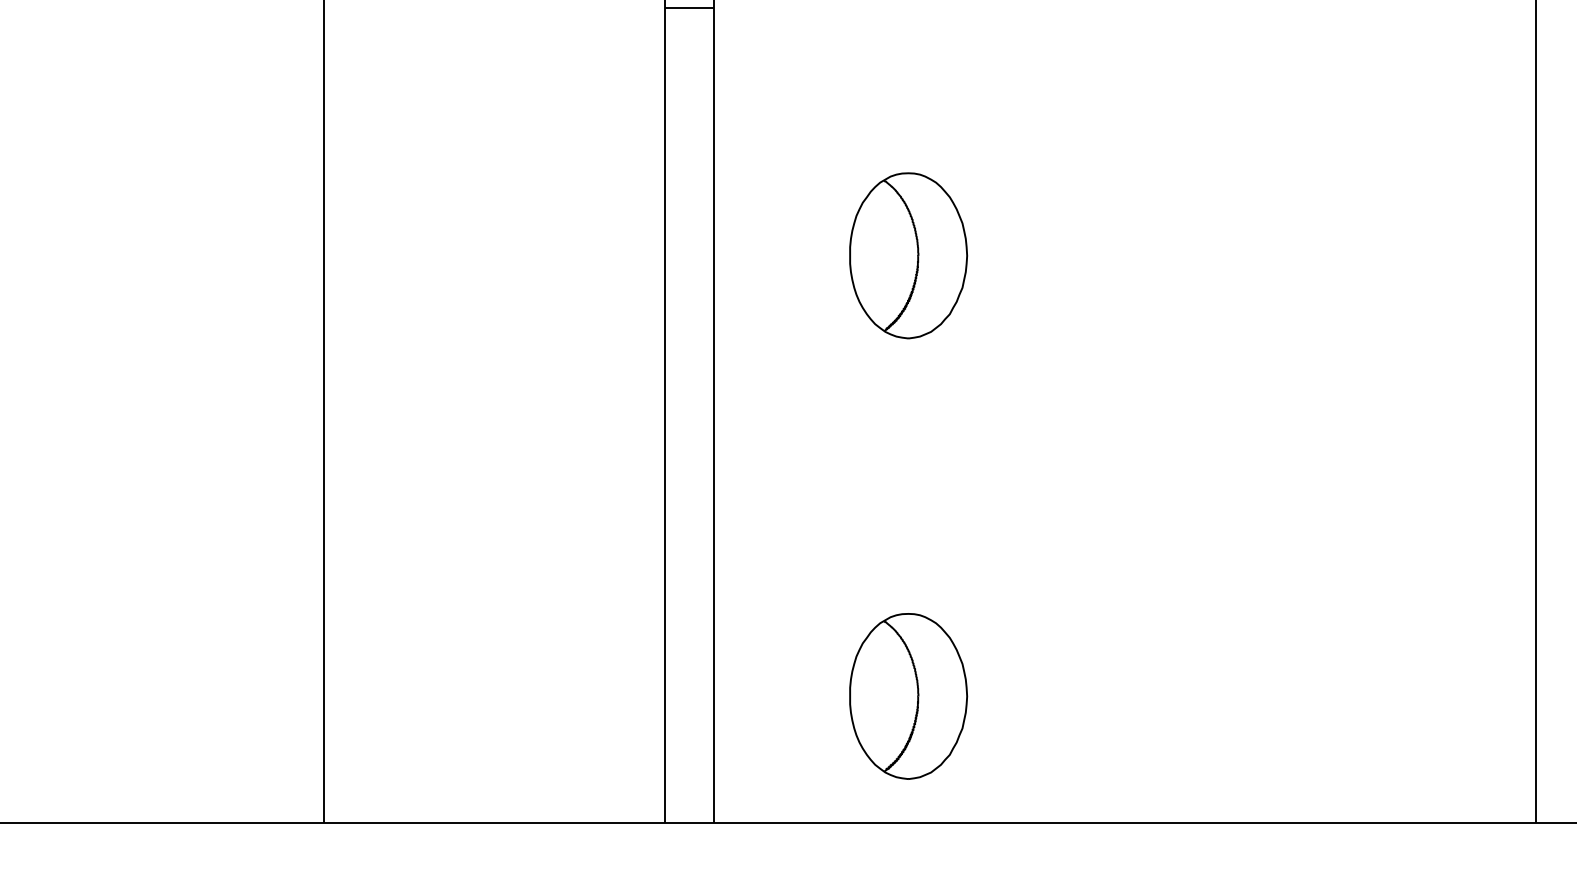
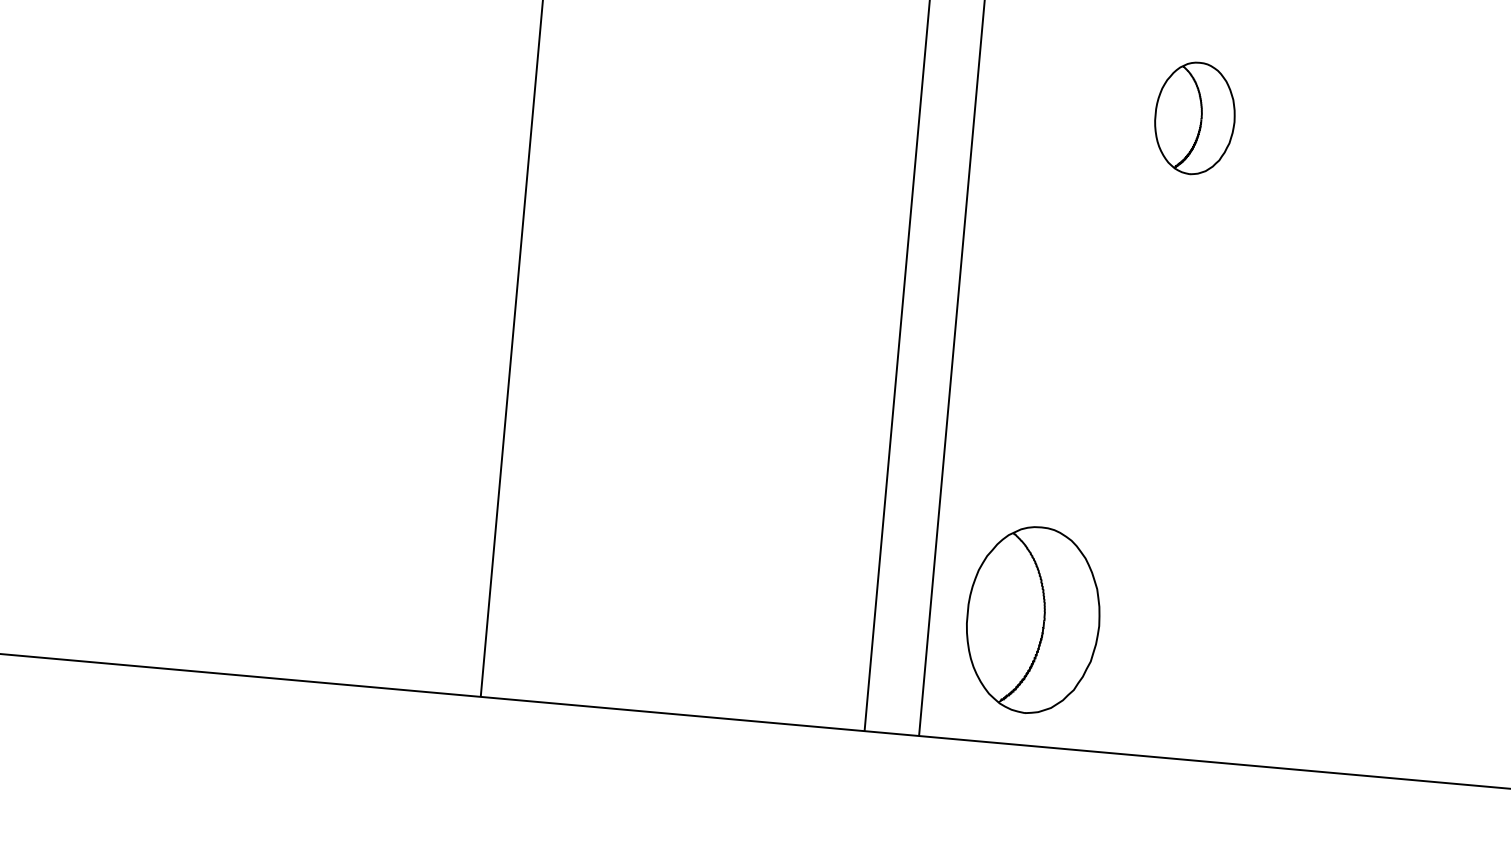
part: (908, 255) -> (1194, 118), size x0.6
part: (908, 696) -> (1033, 620), moved

